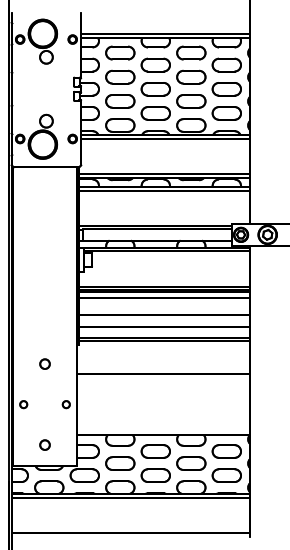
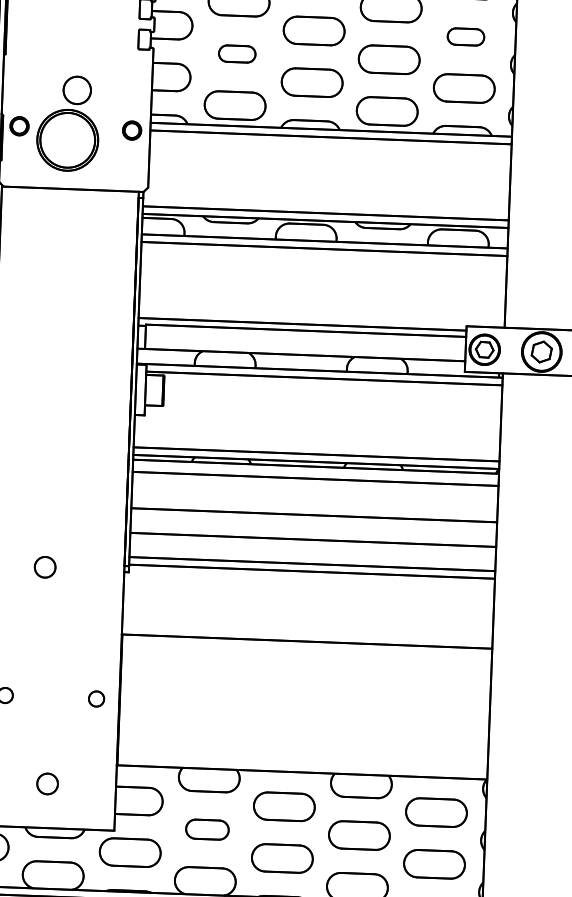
part: (226, 89) -> (465, 37), size x0.6
part: (120, 101) -> (237, 54), size x0.6
circle: (44, 363) -> (44, 565), moved
part: (120, 463) -> (207, 829), size x0.7

